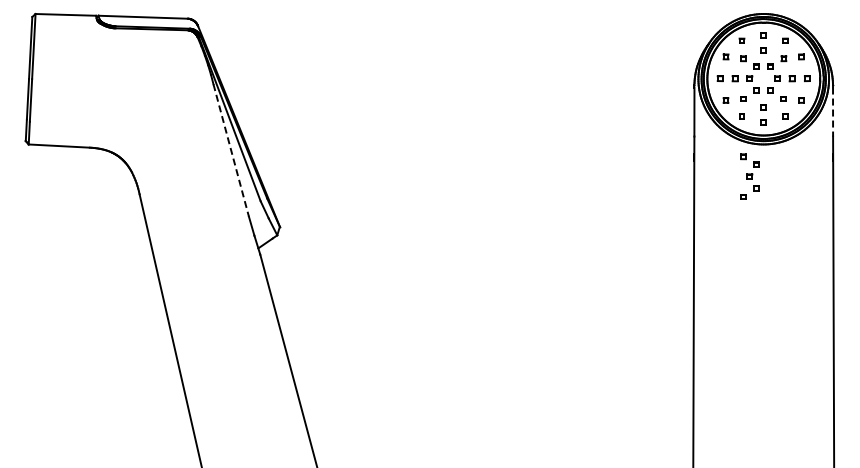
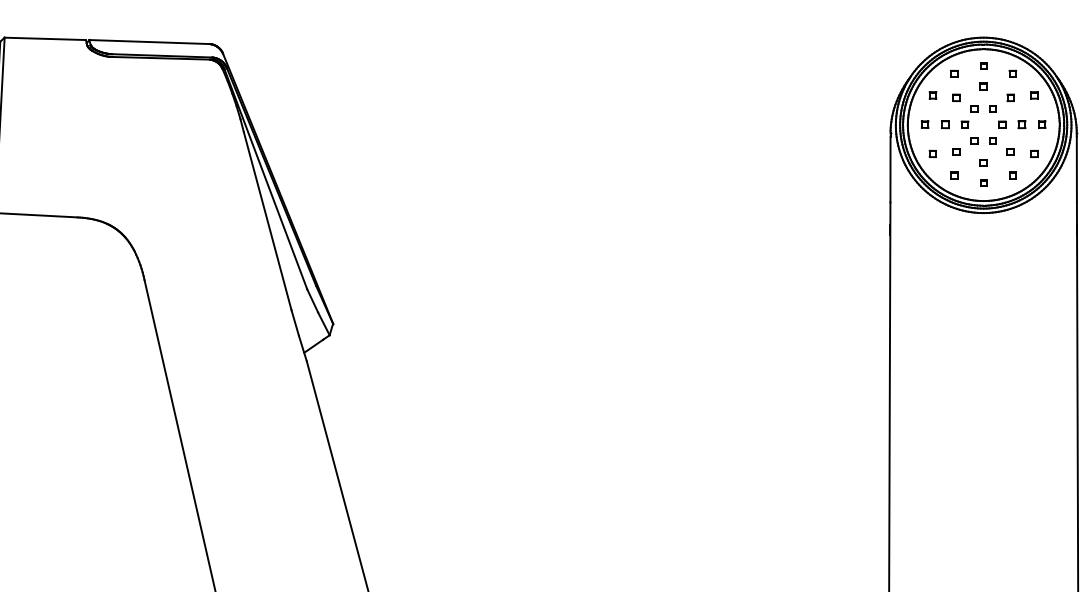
line: (833, 112) -> (1077, 170), dashed -> solid
line: (231, 150) -> (268, 221), dashed -> solid
part: (749, 176) -> (964, 256), removed

